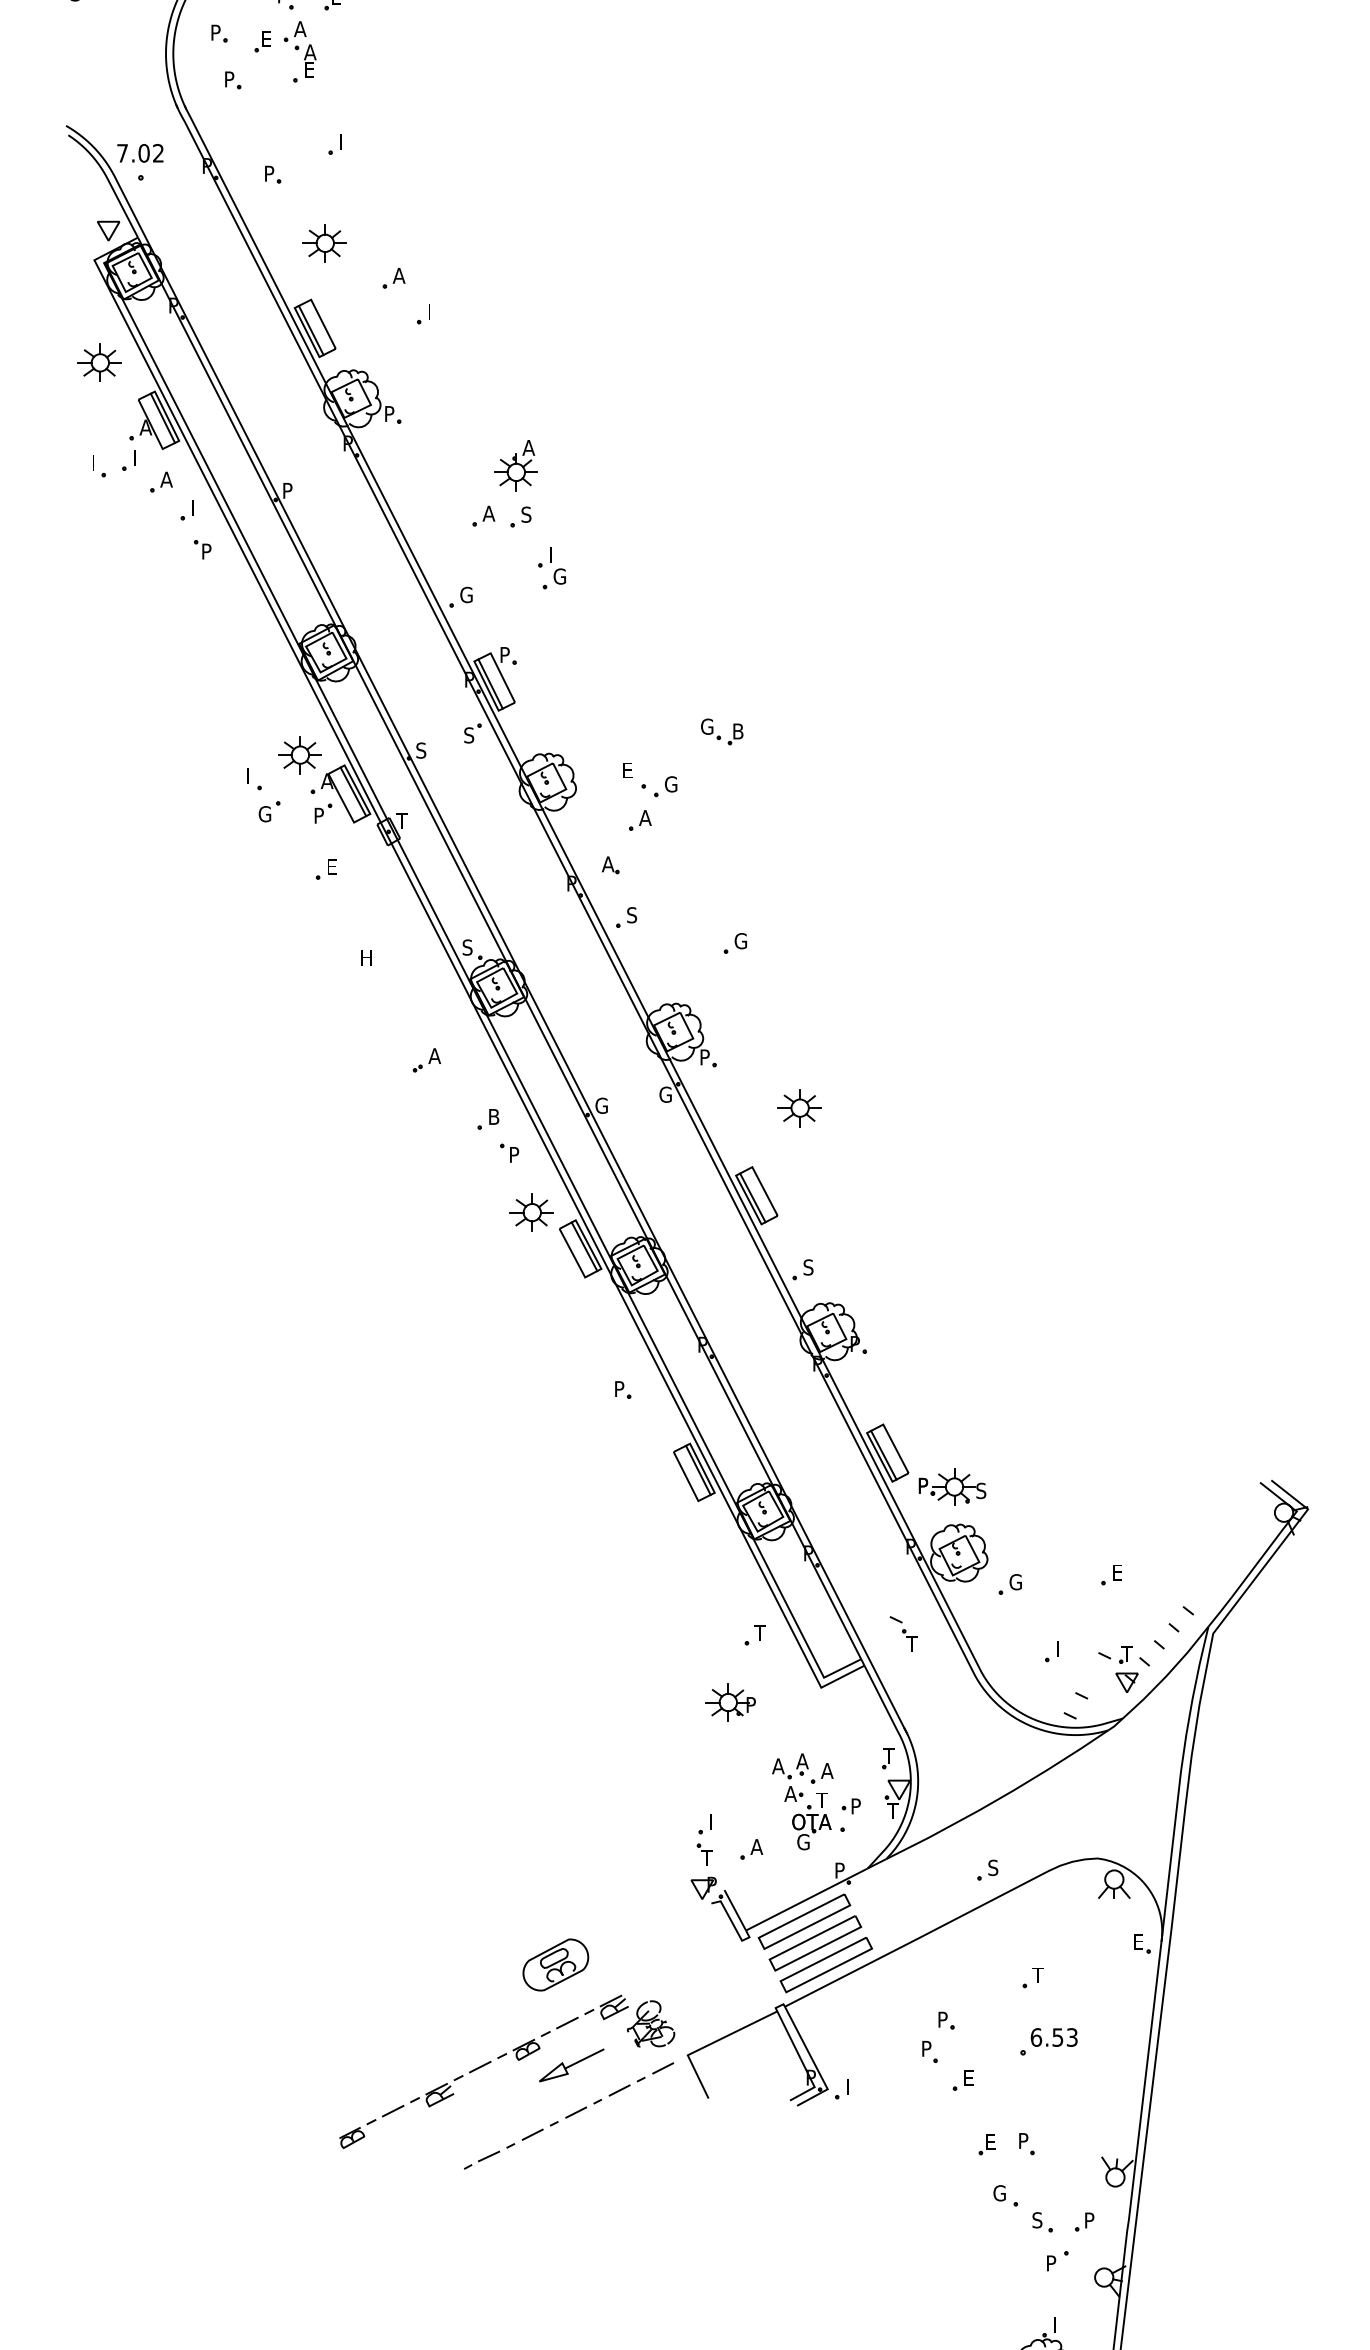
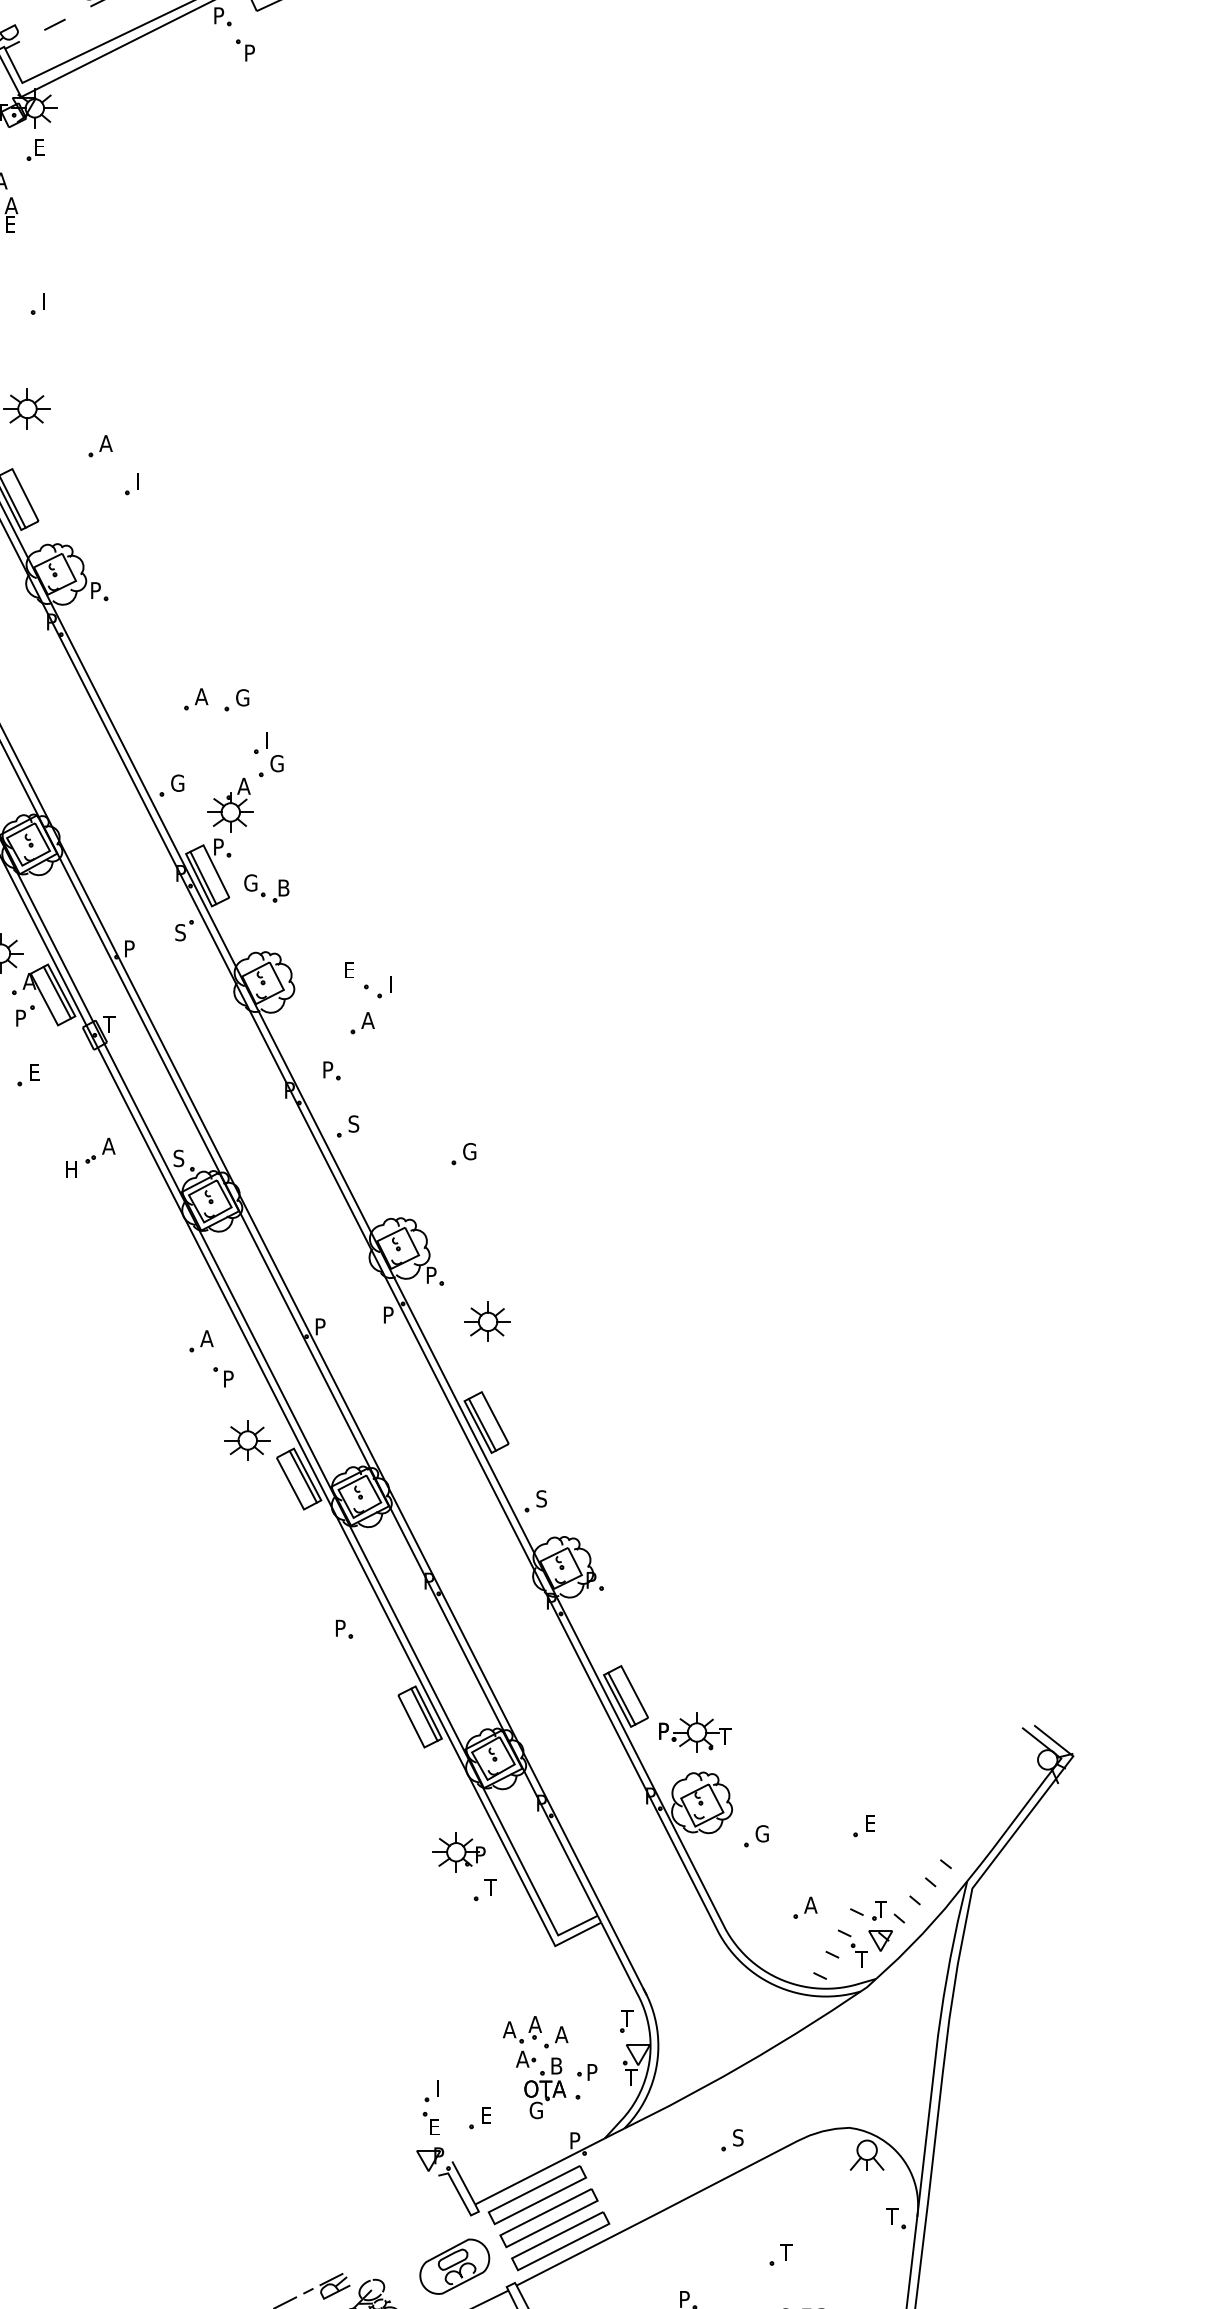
part: (515, 465) -> (229, 805), moved
text: (527, 514) -> (242, 697), S -> G
part: (722, 731) -> (267, 888), moved
text: (421, 750) -> (129, 948), S -> P
text: (671, 784) -> (395, 984), G -> I
text: (608, 864) -> (328, 1070), A -> P
part: (426, 1060) -> (100, 1150), moved
text: (665, 1094) -> (389, 1314), G -> P
text: (601, 1105) -> (321, 1326), G -> P
part: (799, 1108) -> (487, 1322), moved
text: (493, 1116) -> (206, 1338), B -> A
text: (980, 1490) -> (724, 1736), S -> T
part: (903, 1633) -> (852, 1947), moved
text: (1061, 1649) -> (810, 1905), I -> A
part: (730, 1702) -> (458, 1852), moved
text: (821, 1800) -> (555, 2066), T -> B
text: (756, 1846) -> (486, 2115), A -> E
text: (706, 1857) -> (433, 2126), T -> E
text: (1137, 1941) -> (891, 2216), E -> T
part: (555, 1964) -> (454, 2266), moved

